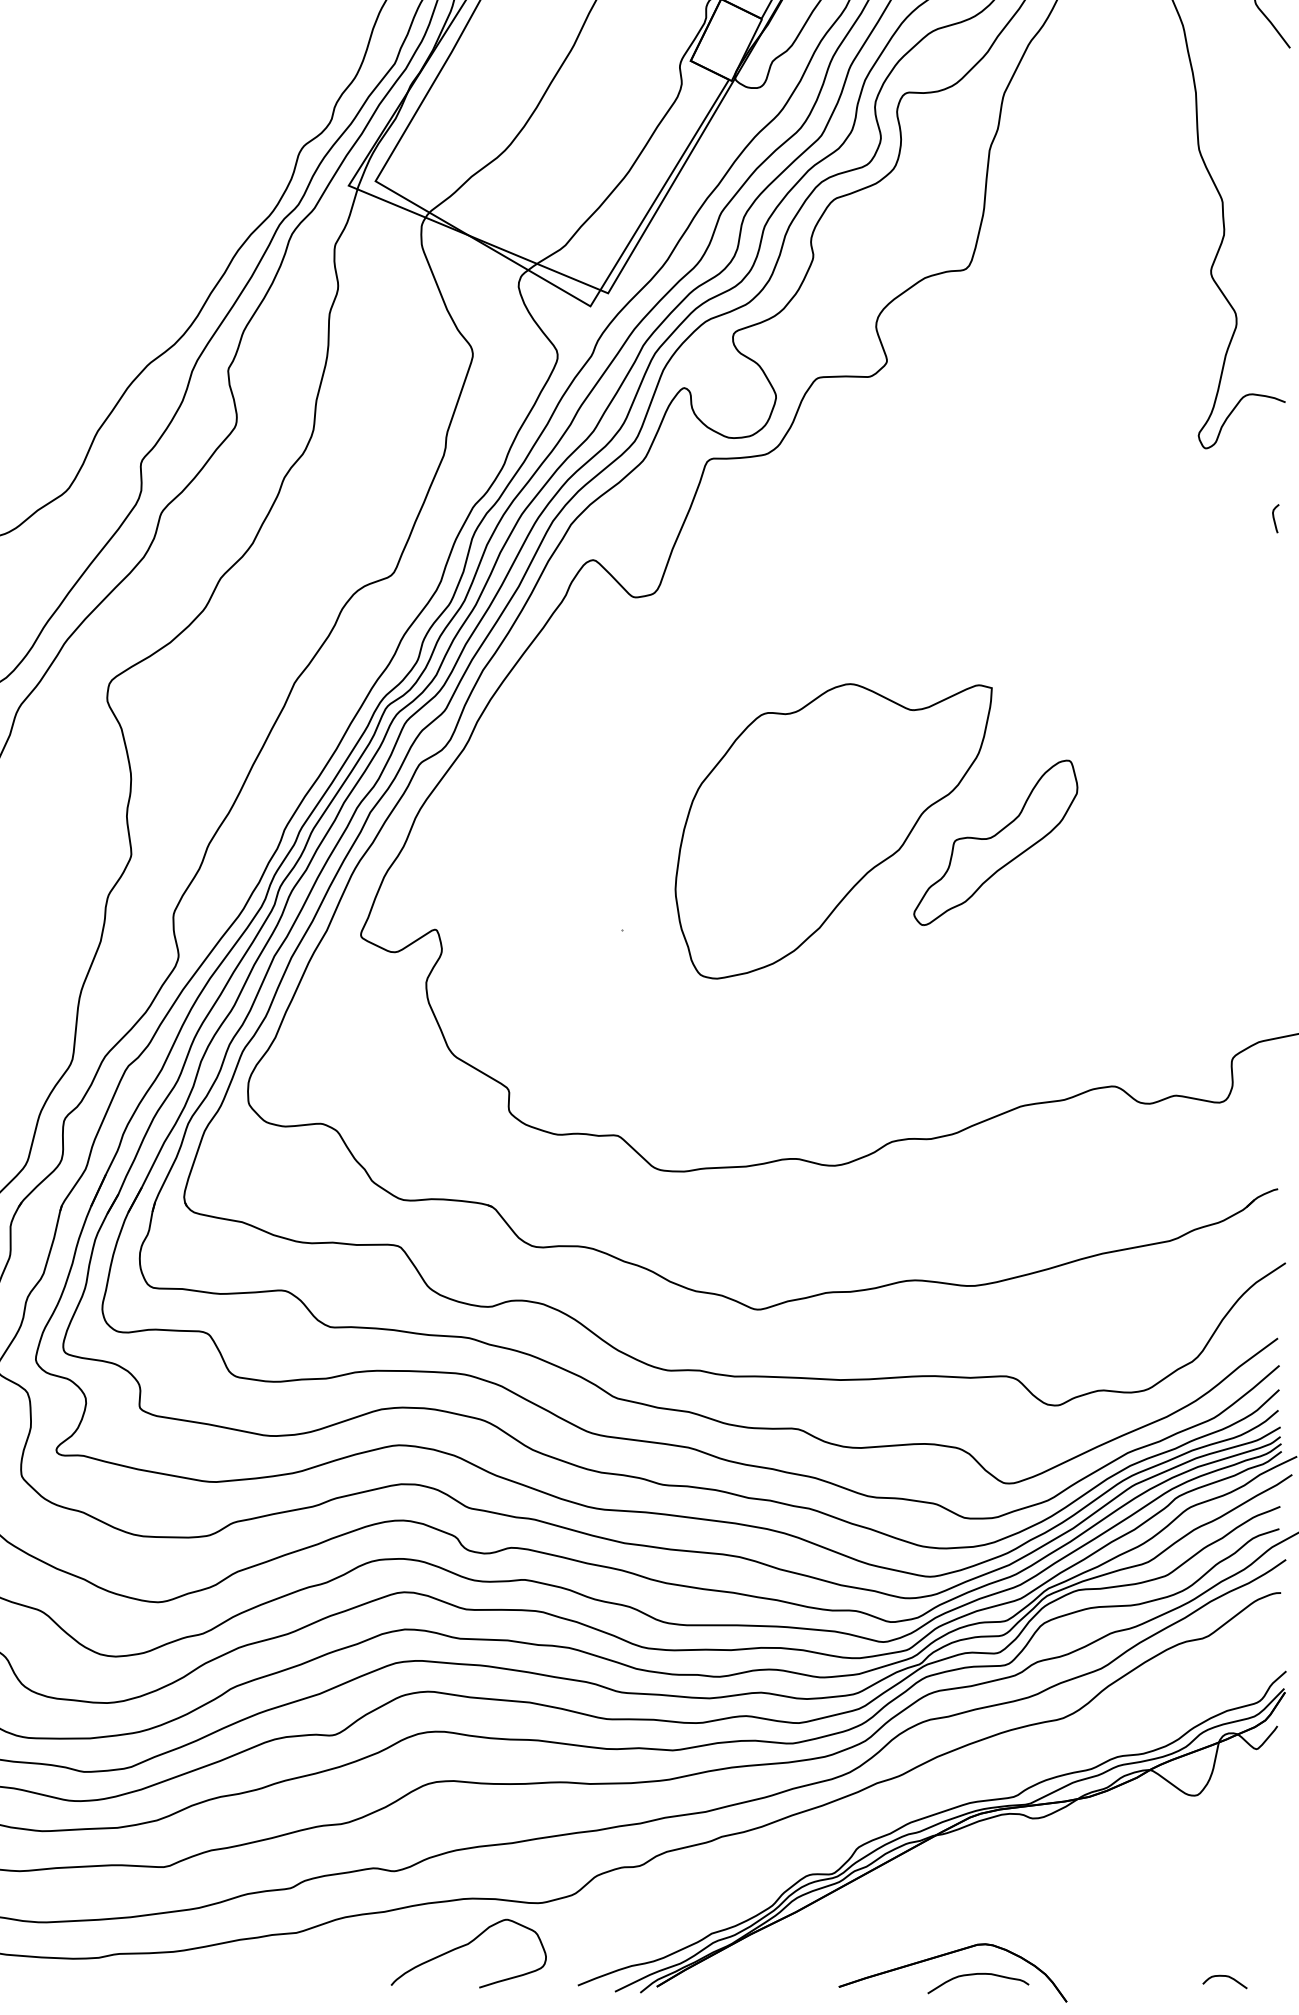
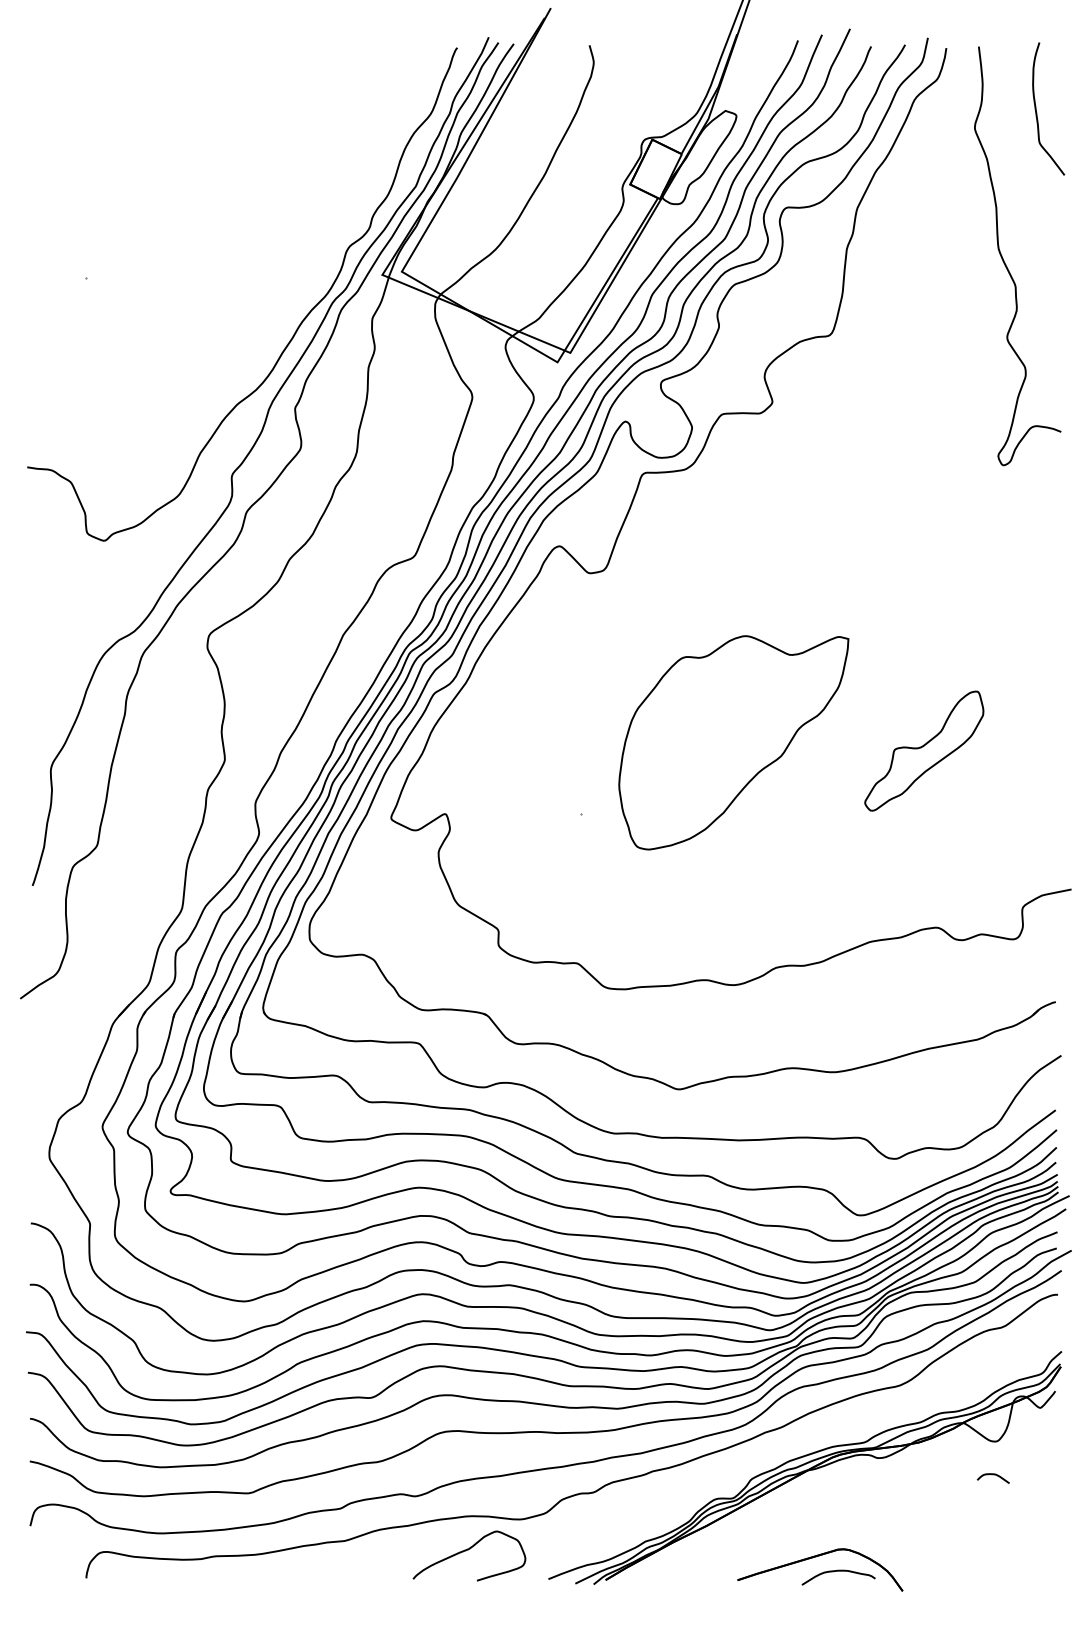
curve: (1274, 517) -> (1053, 515), removed
part: (996, 841) -> (924, 750), moved
curve: (1225, 1977) -> (993, 1475), moved

